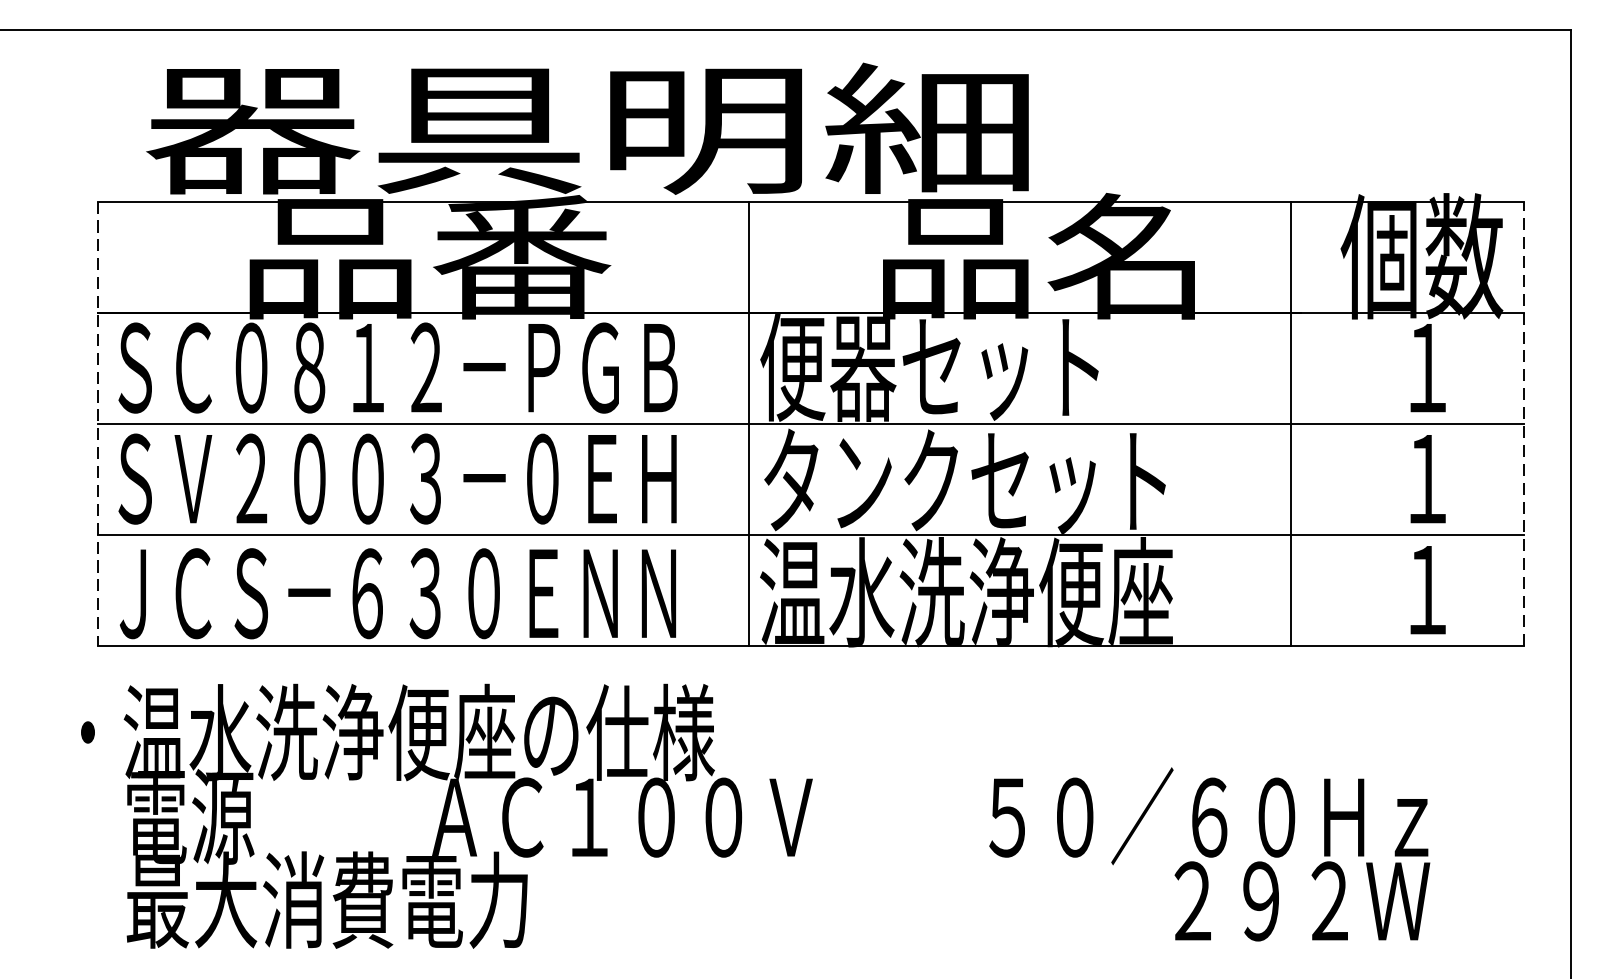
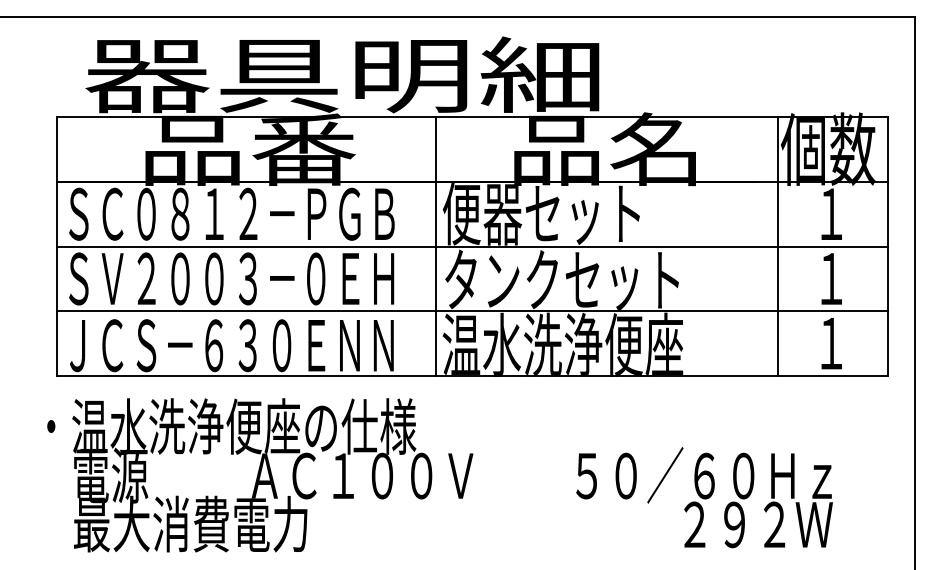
line: (1292, 423) -> (778, 246), moved
line: (1523, 423) -> (887, 246), dashed -> solid
line: (96, 425) -> (56, 247), dashed -> solid

